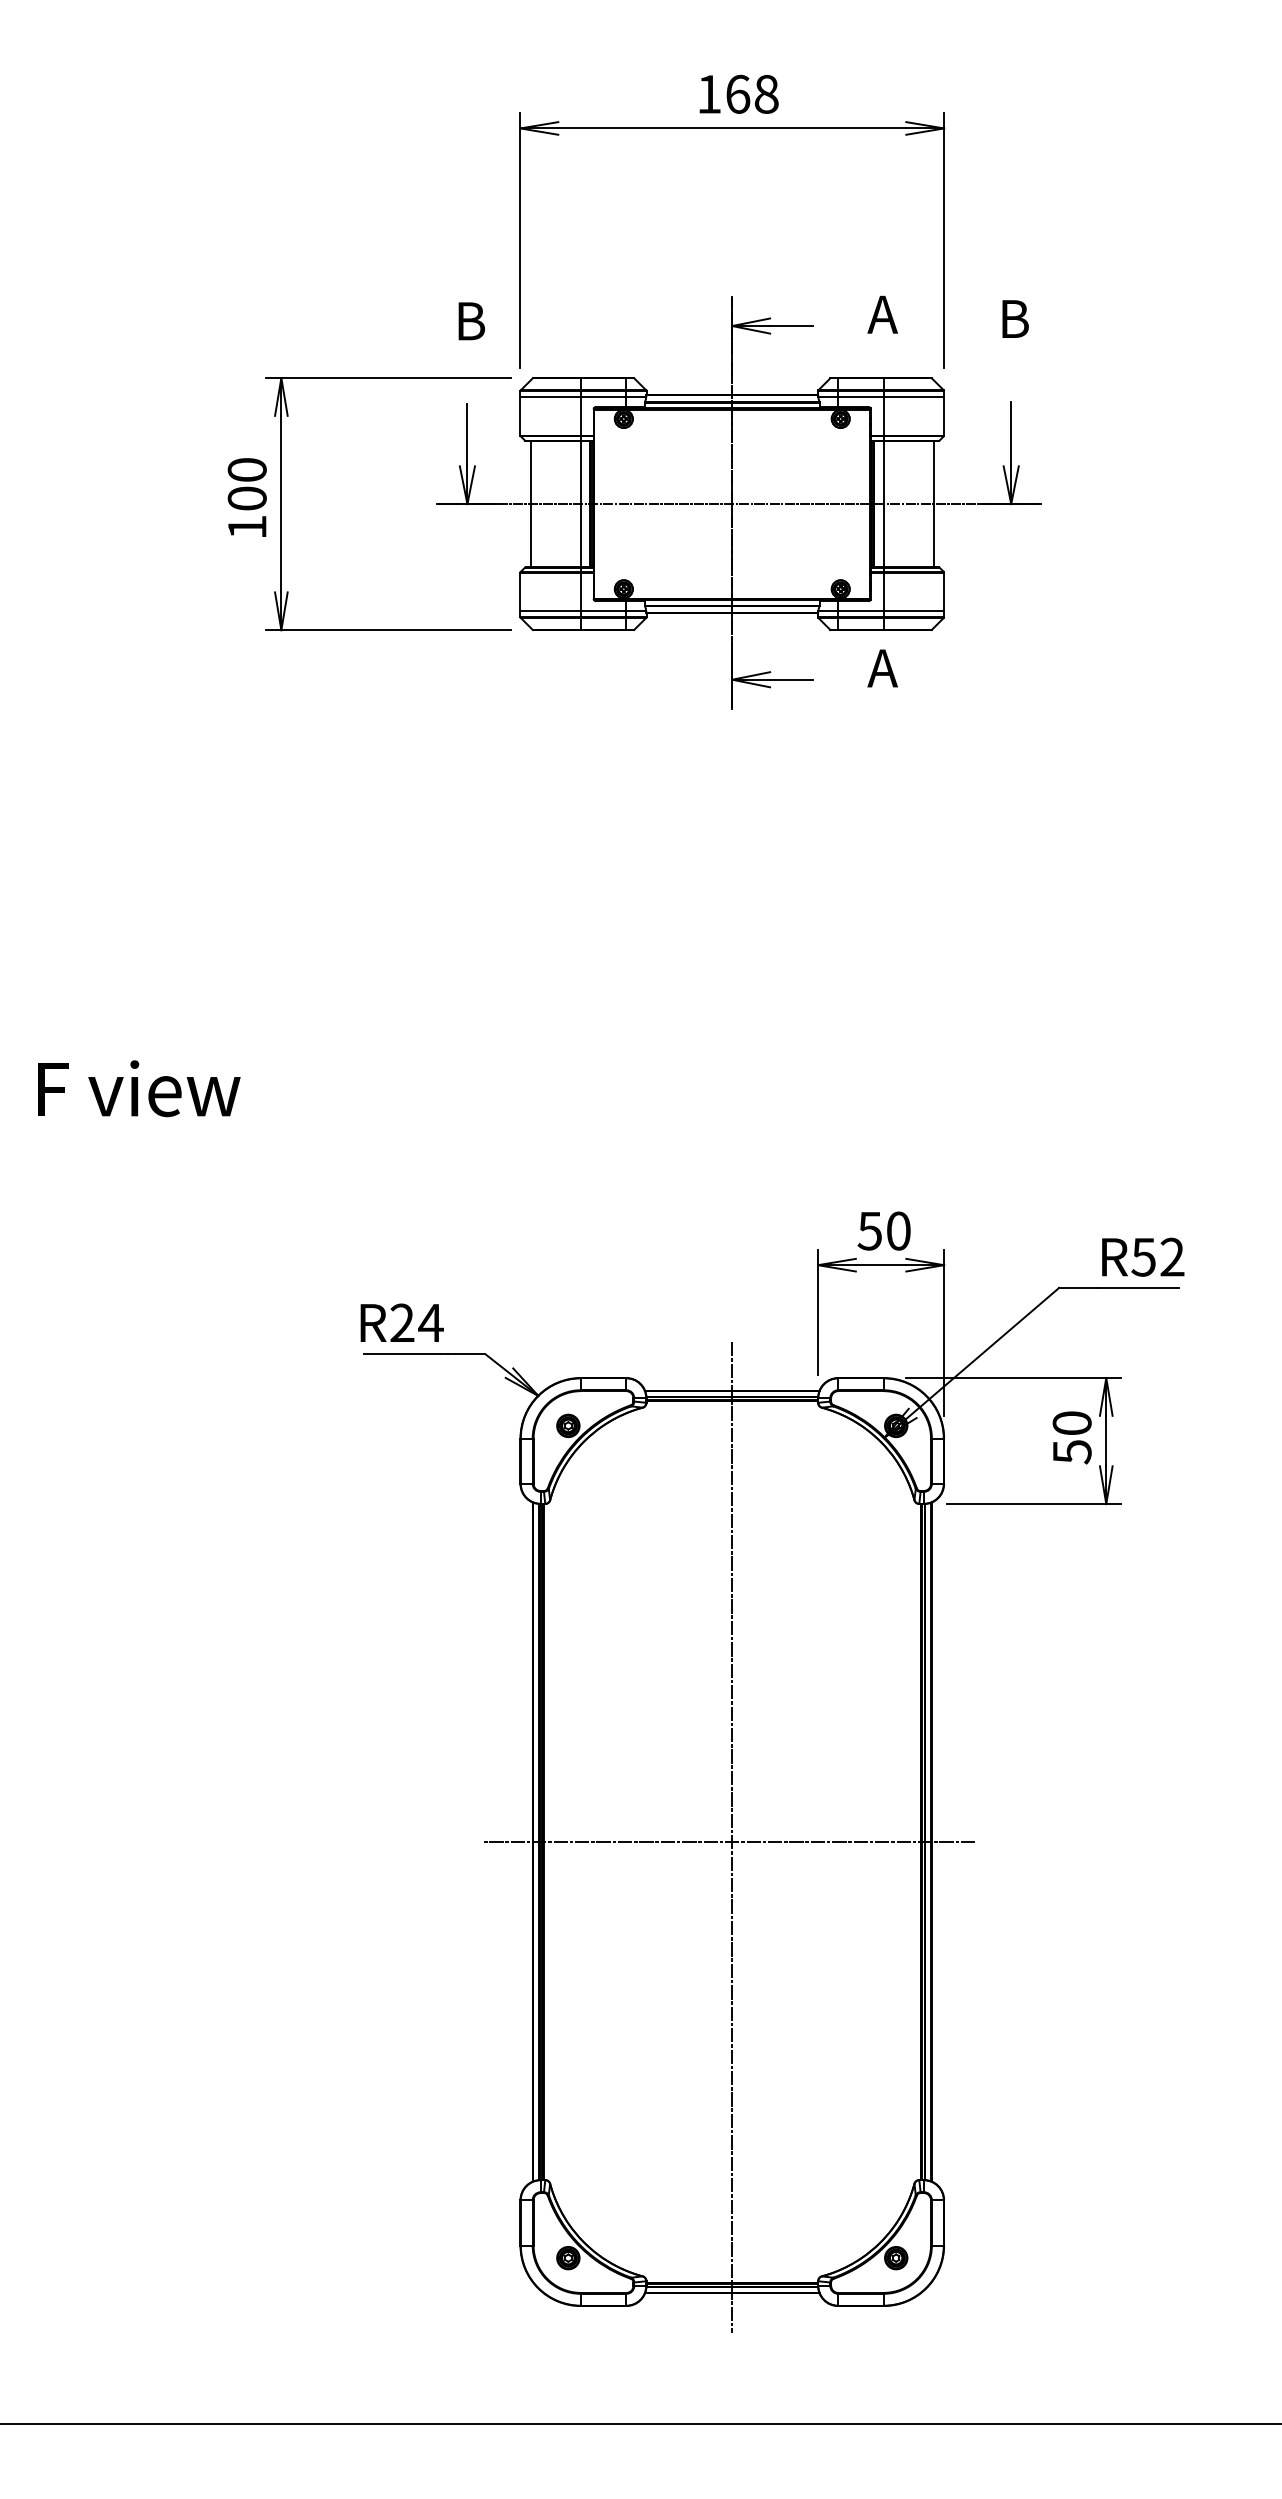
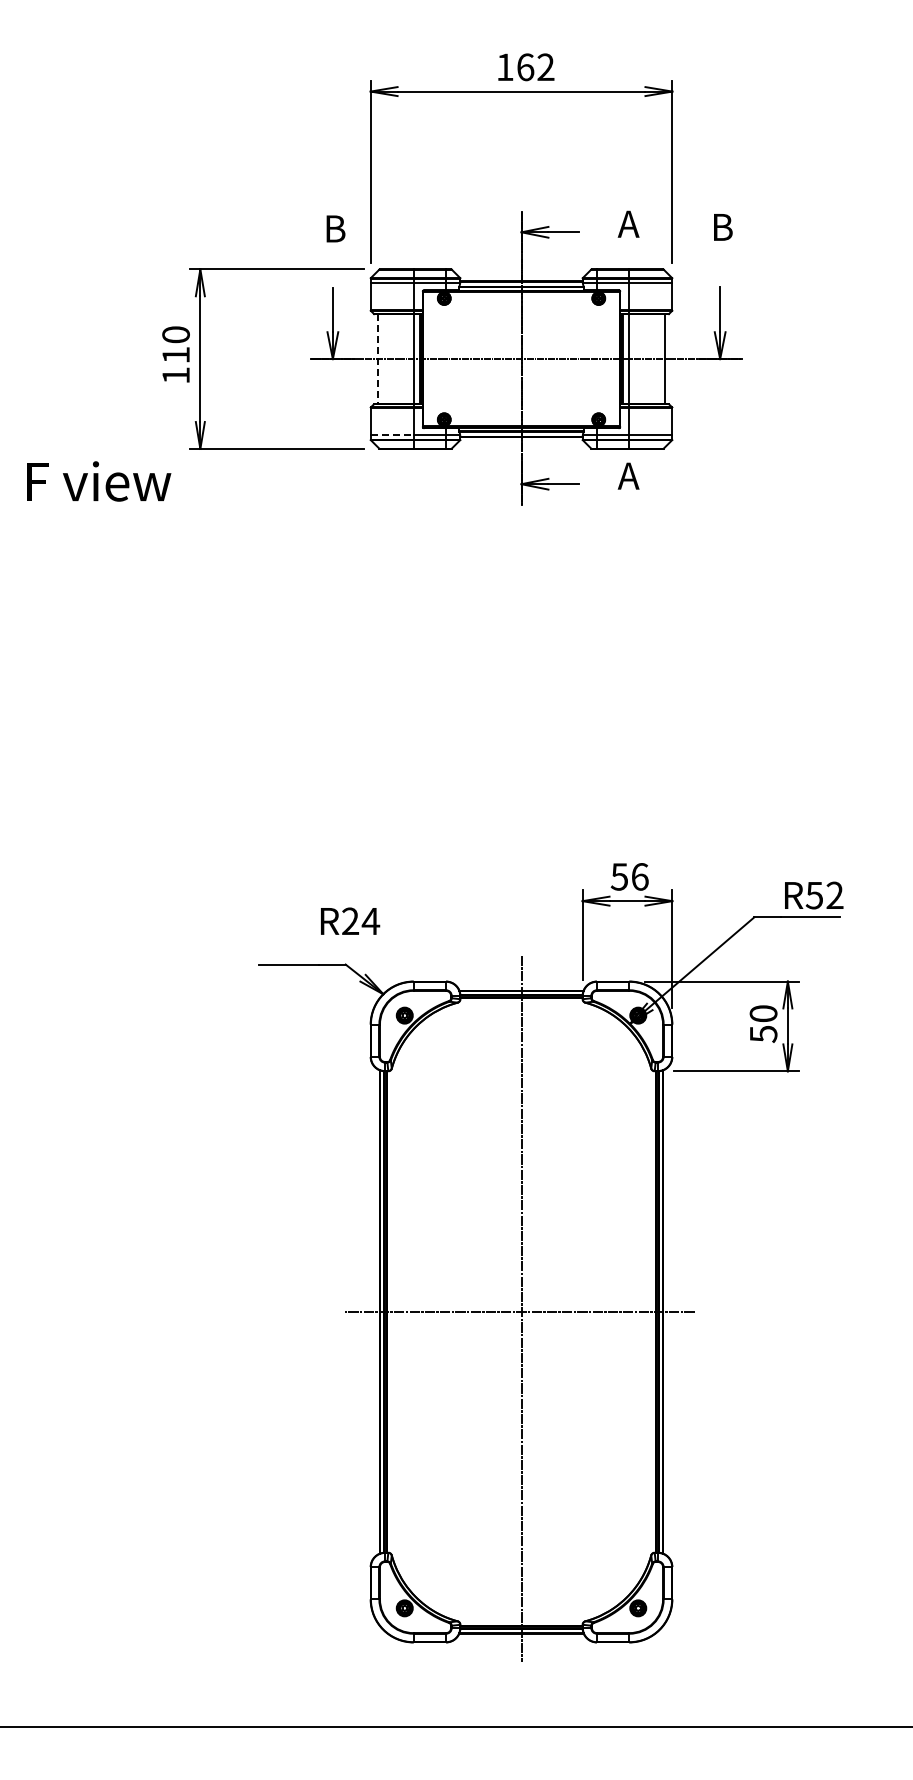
text: (765, 94) -> (545, 67), 168 -> 162
text: (246, 497) -> (175, 354), 100 -> 110
line: (530, 504) -> (377, 359), solid -> dashed
line: (551, 611) -> (392, 435), solid -> dashed
text: (139, 1088) -> (99, 481), moved
text: (897, 1230) -> (639, 876), 50 -> 56
text: (402, 1321) -> (350, 920), moved

